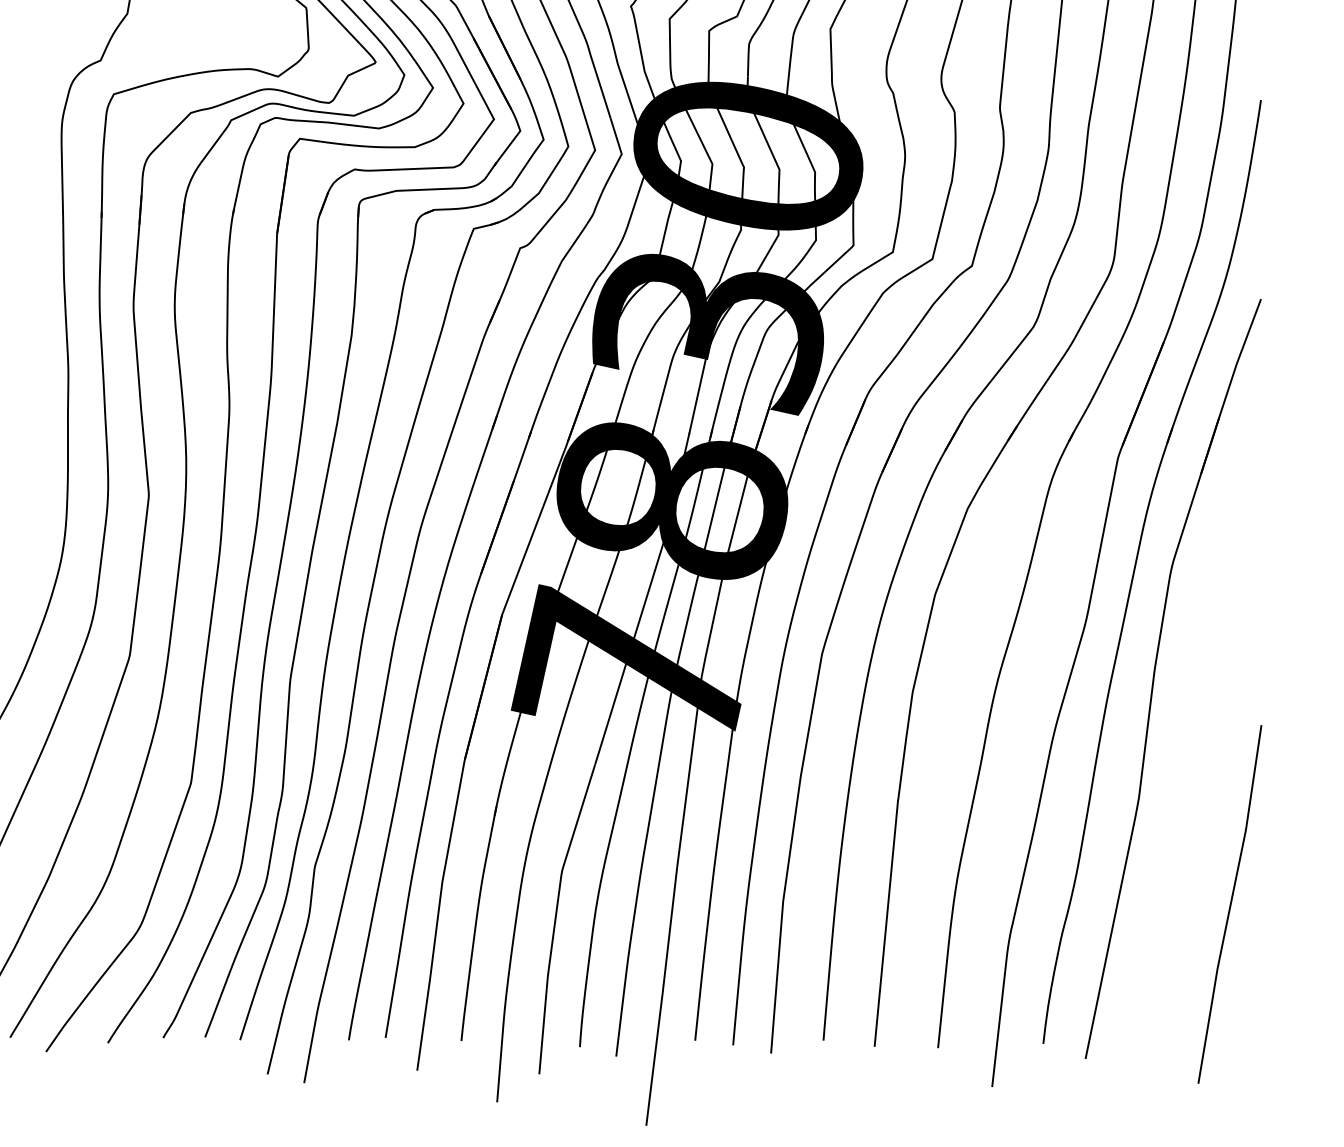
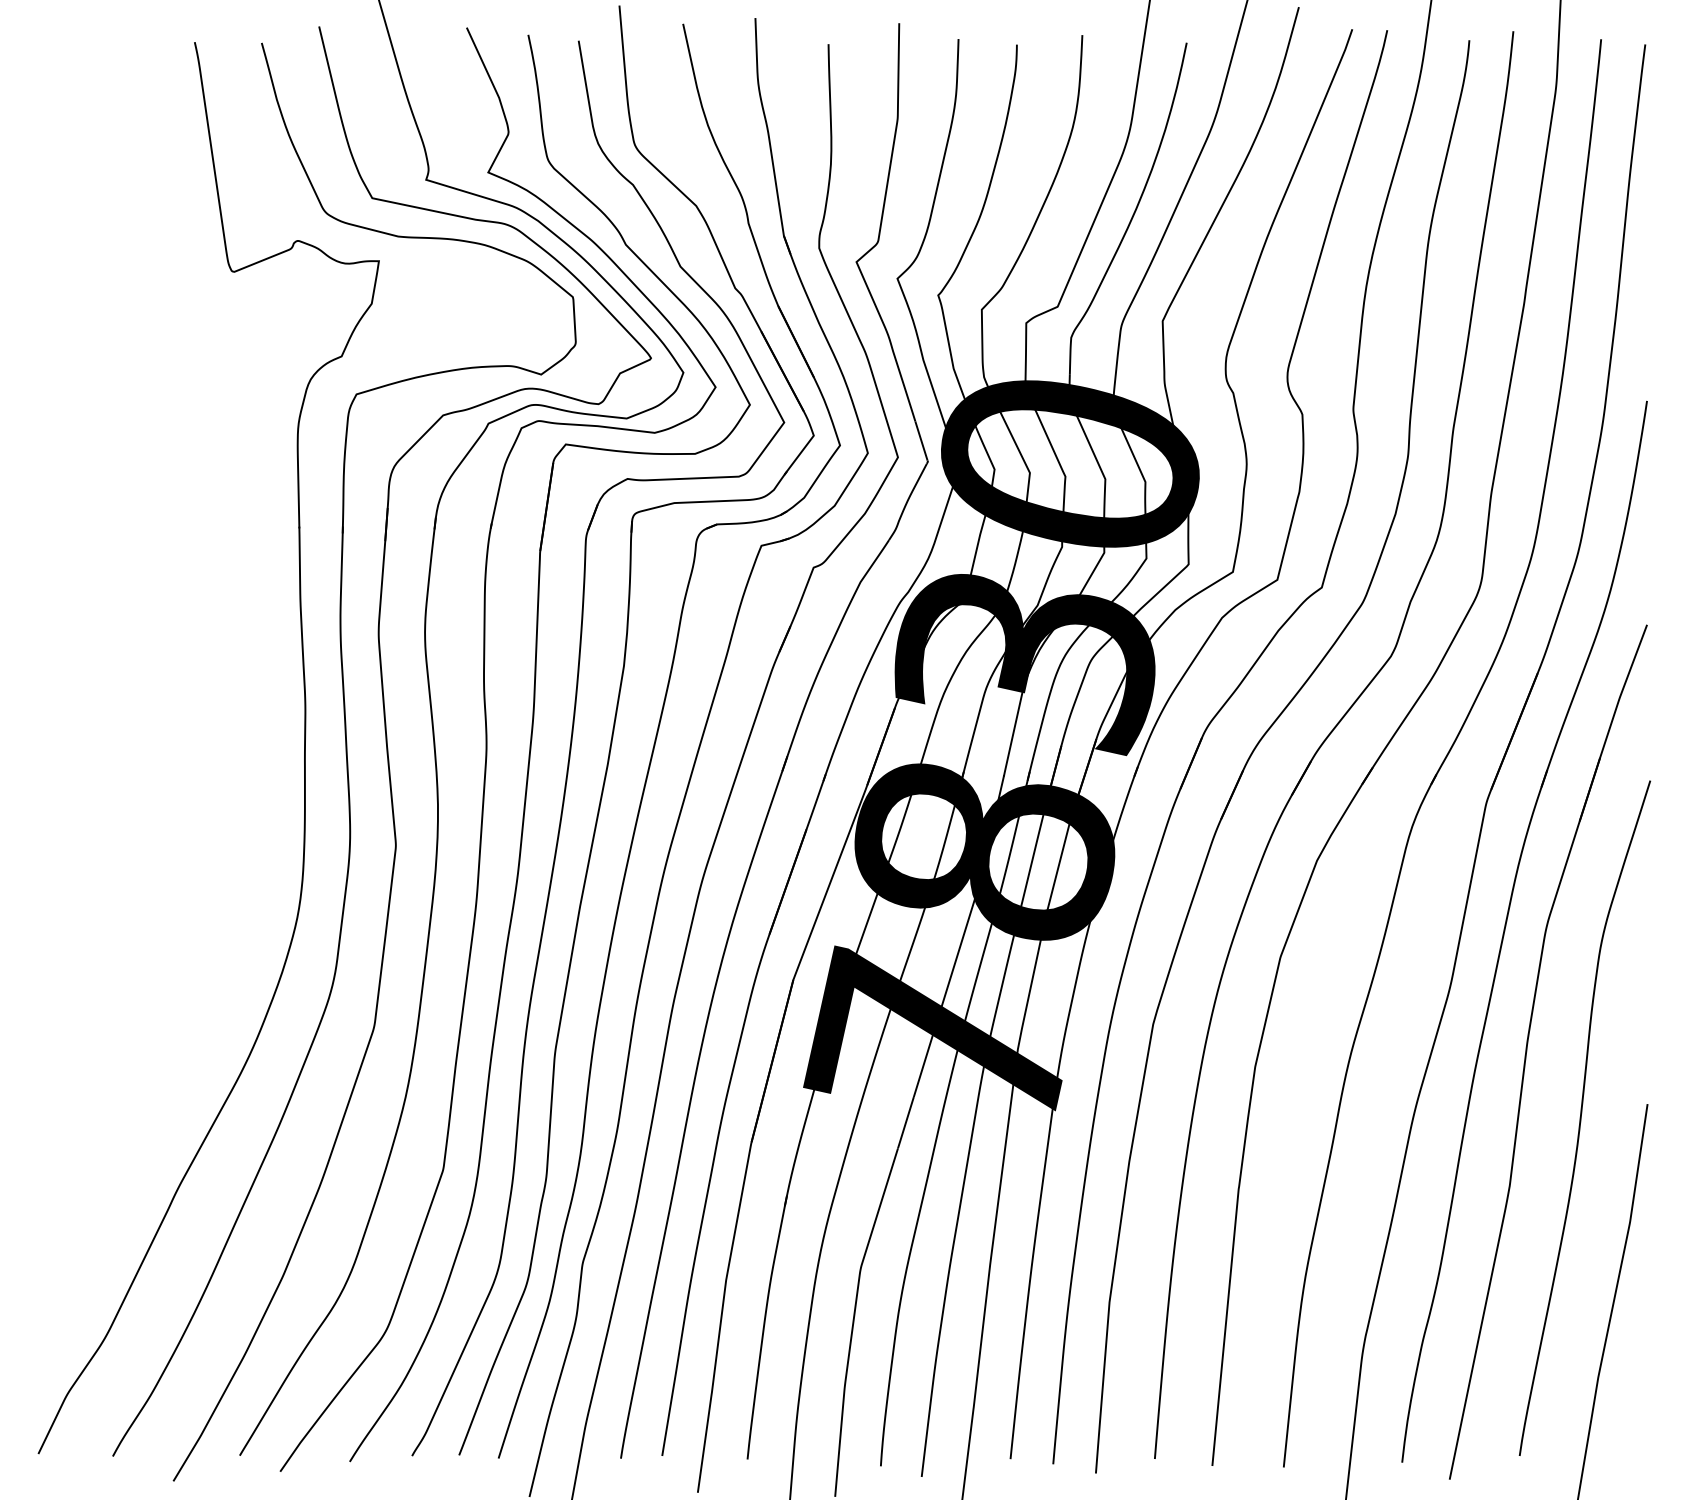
curve: (1202, 737) -> (1581, 1117), added

